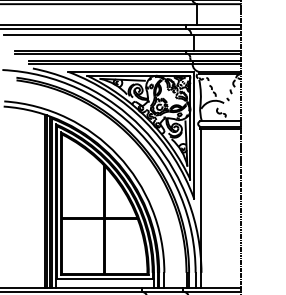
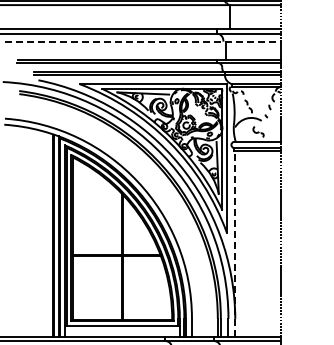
line: (122, 35) -> (143, 41), solid -> dashed
line: (201, 208) -> (235, 243), solid -> dashed

